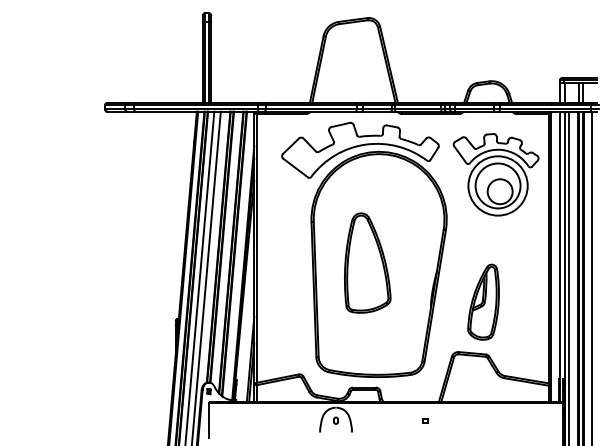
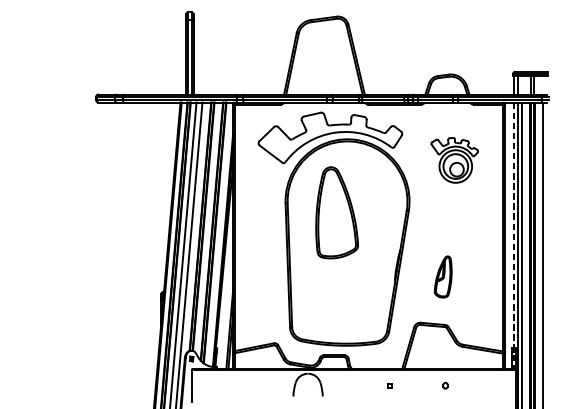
part: (495, 174) -> (454, 160), size x0.6
line: (560, 257) -> (513, 236), solid -> dashed
part: (367, 262) -> (336, 212), moved
part: (483, 301) -> (443, 276), size x0.6
part: (336, 420) -> (445, 385), moved

